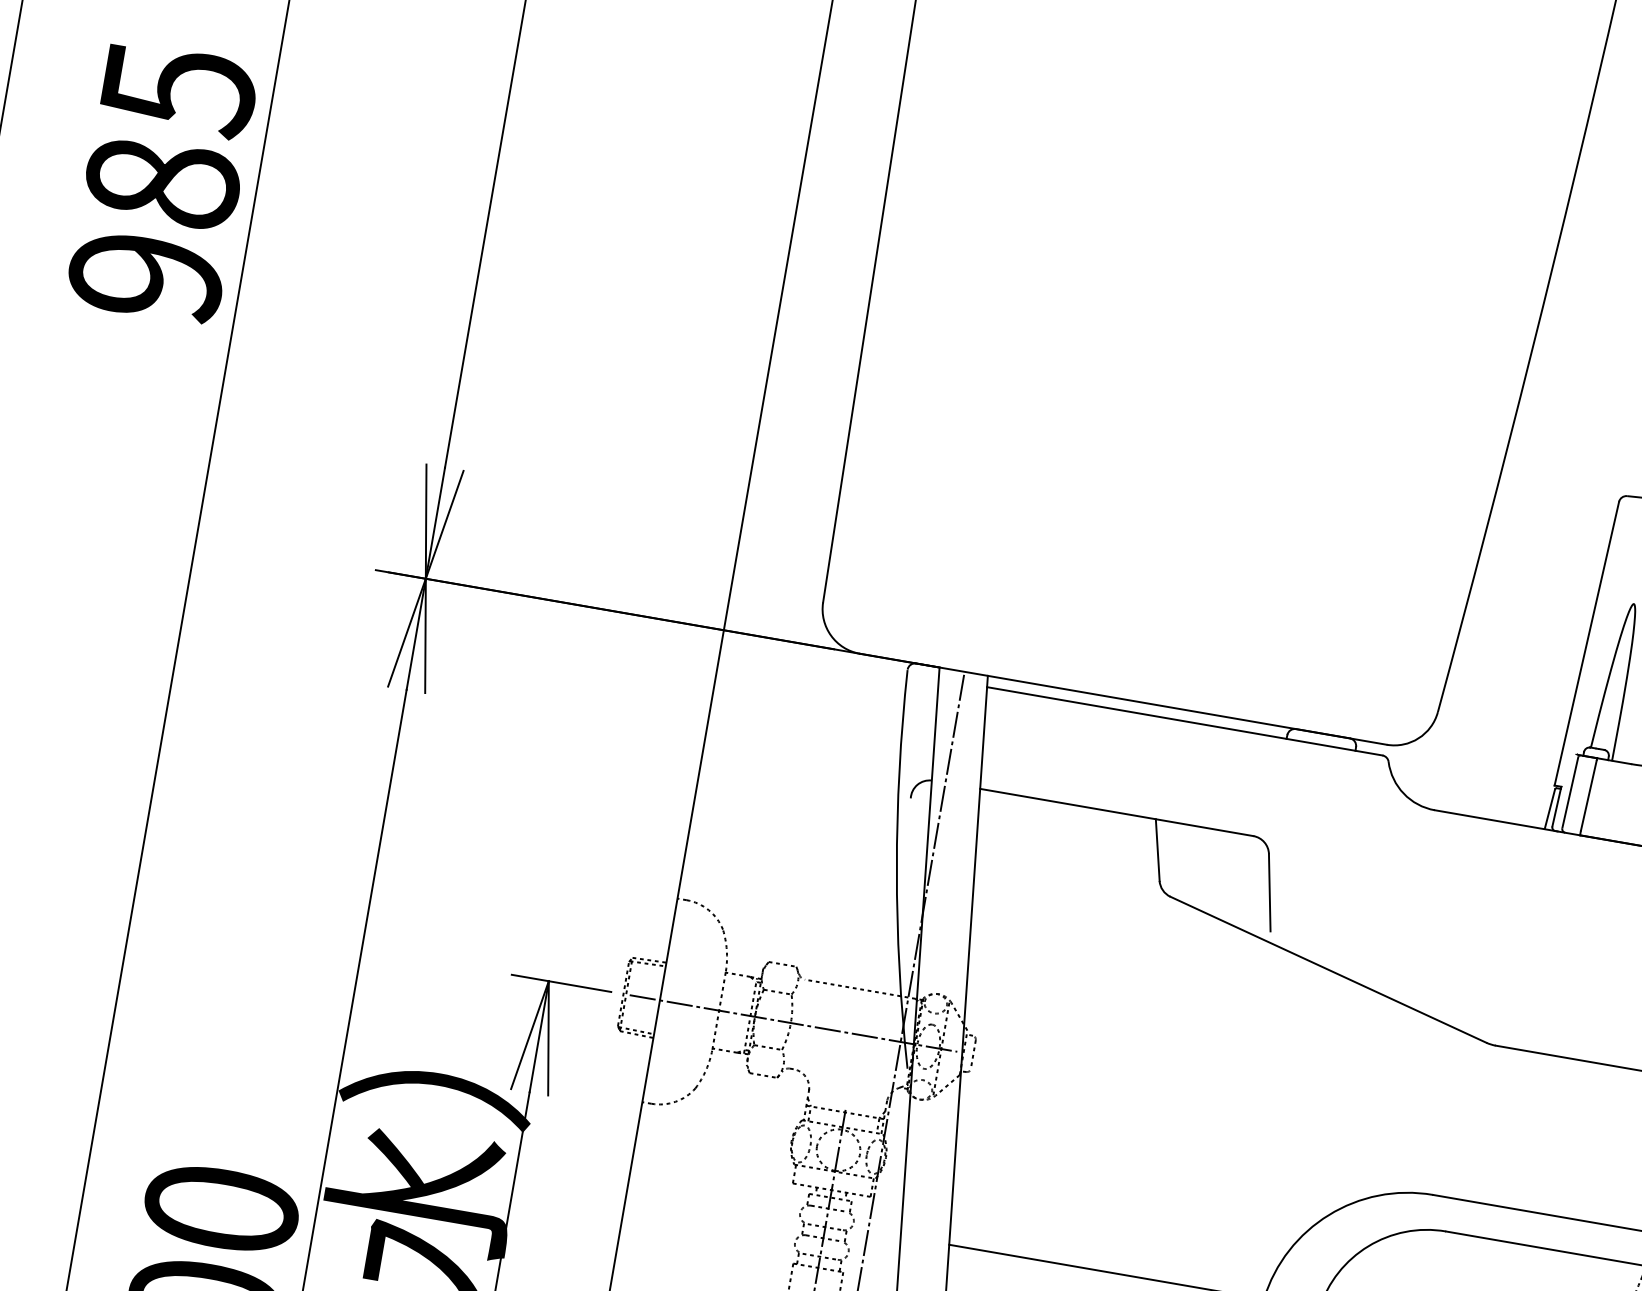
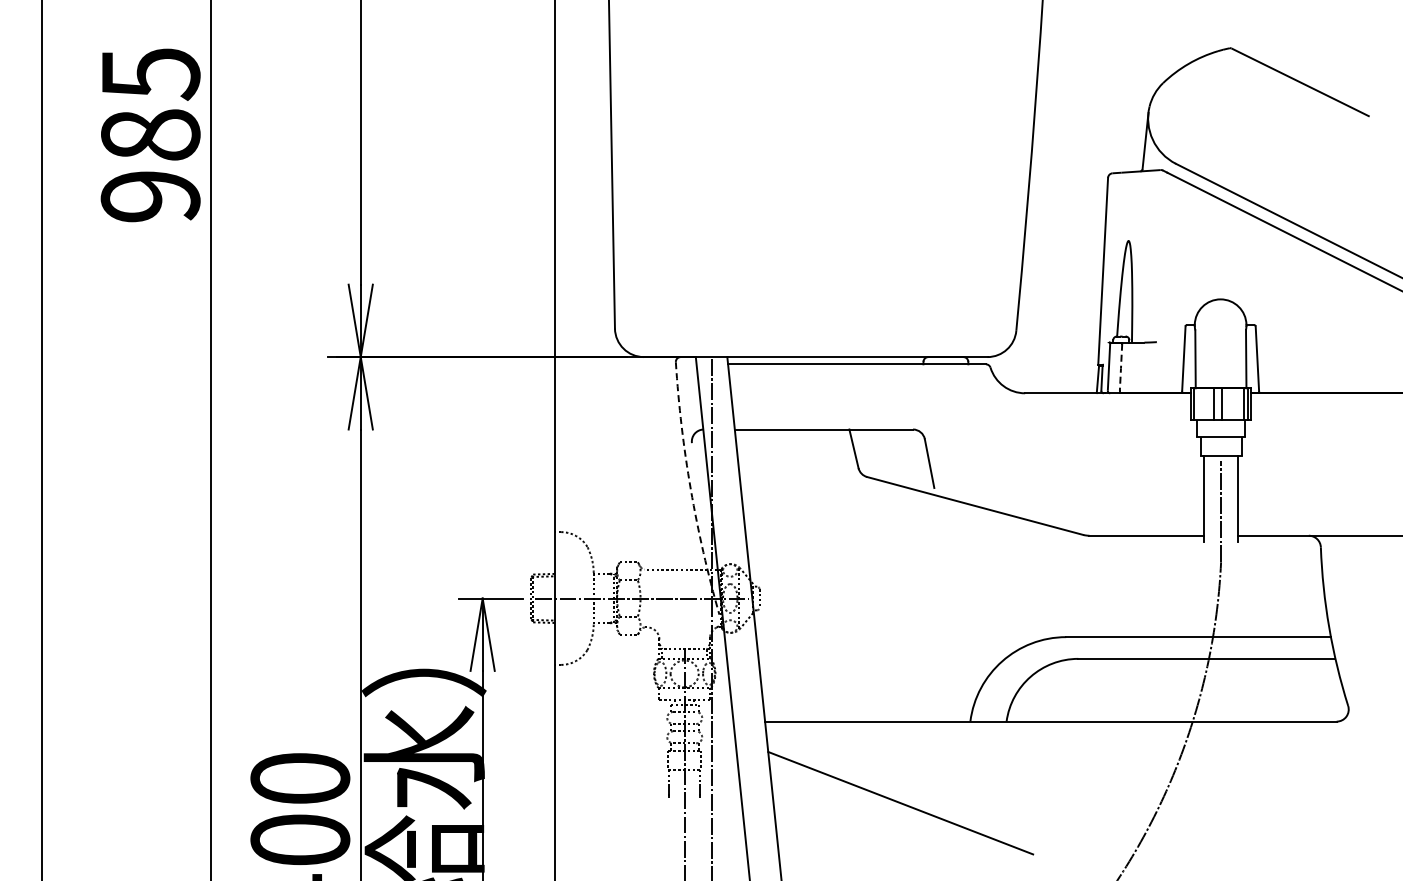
line: (1587, 797) -> (1120, 368), solid -> dashed
arc: (896, 869) -> (690, 489), solid -> dashed

